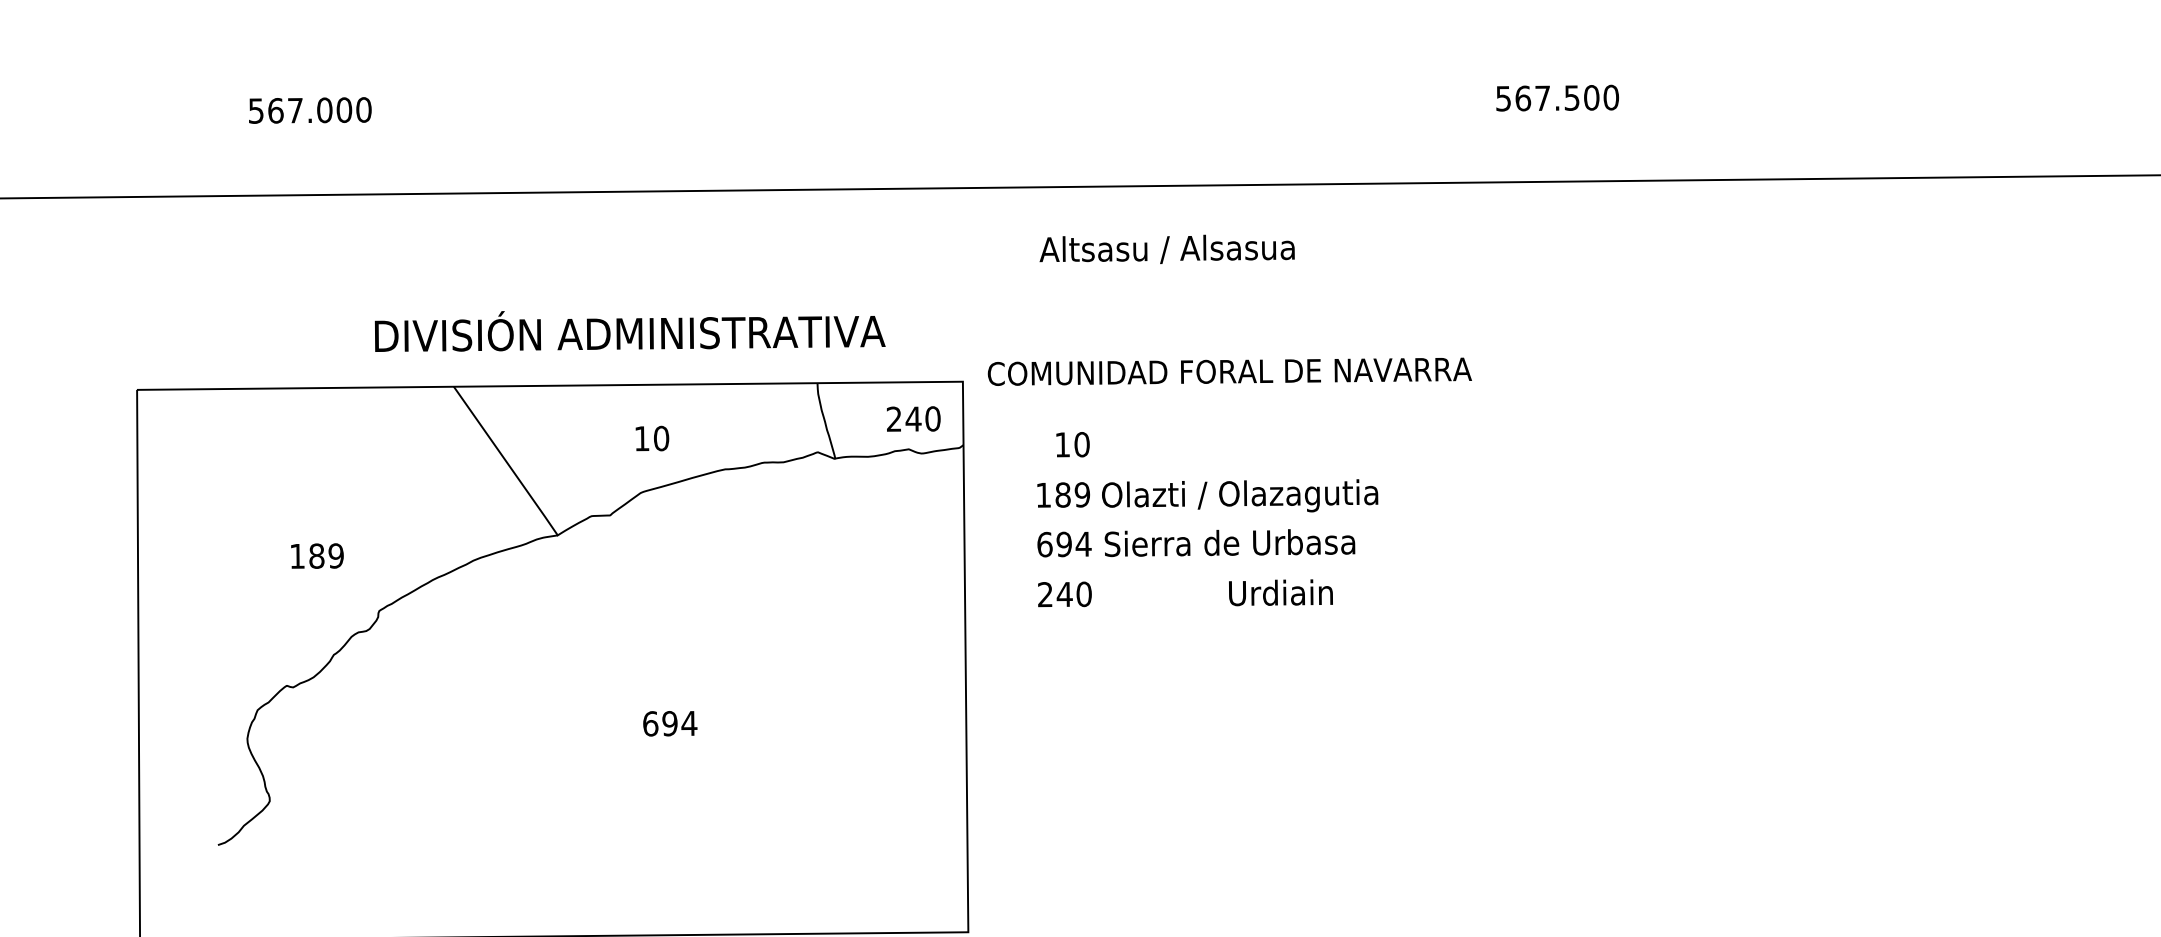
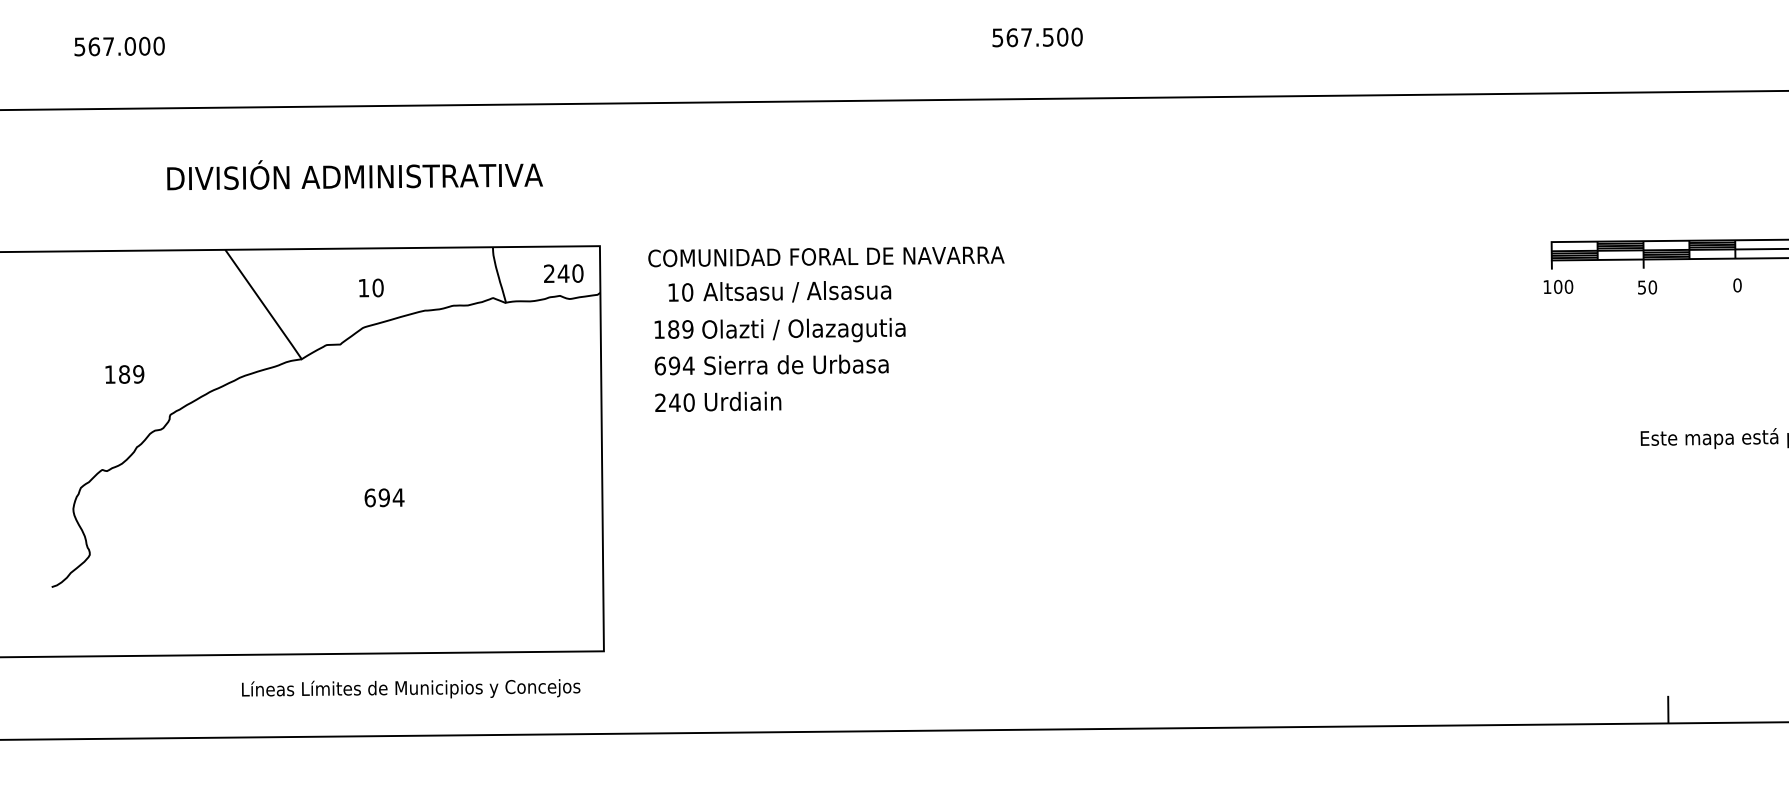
text: (1167, 249) -> (797, 291), moved
text: (629, 331) -> (354, 175), moved
text: (1229, 371) -> (826, 256), moved
text: (1280, 592) -> (742, 401), moved

